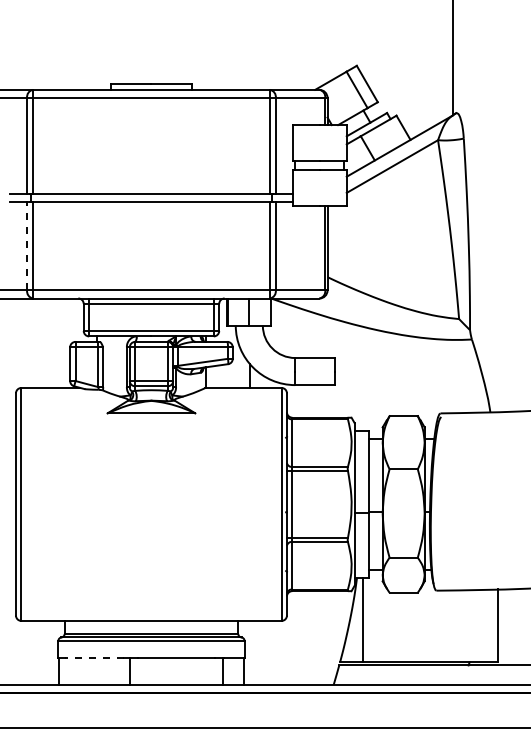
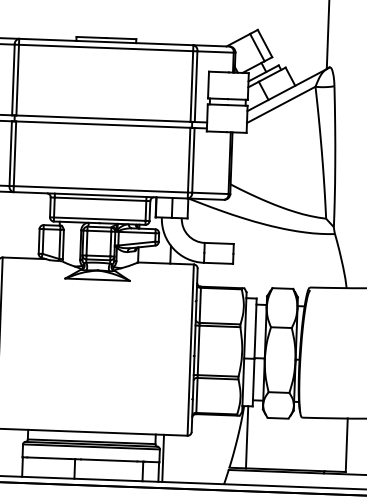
line: (27, 245) -> (11, 153), dashed -> solid
line: (249, 652) -> (163, 458), added
line: (93, 658) -> (48, 458), dashed -> solid

